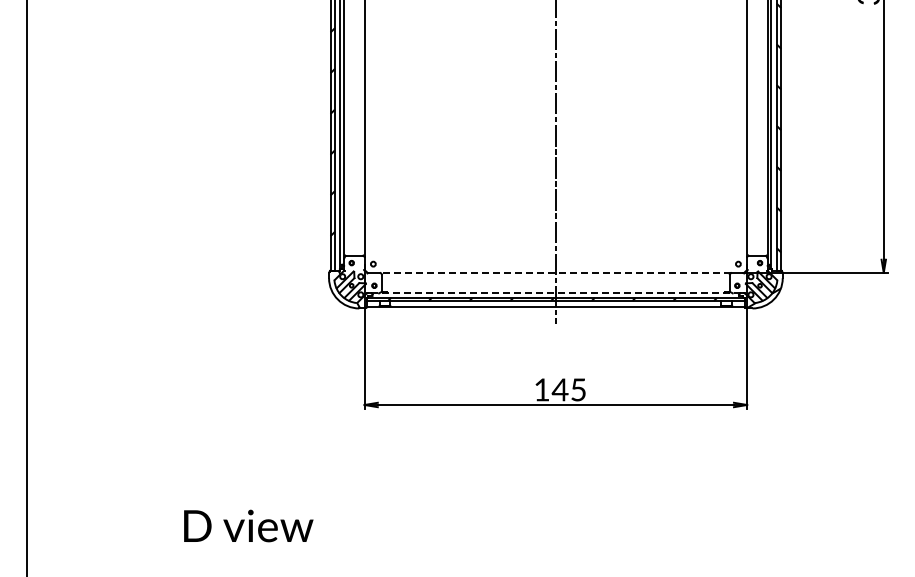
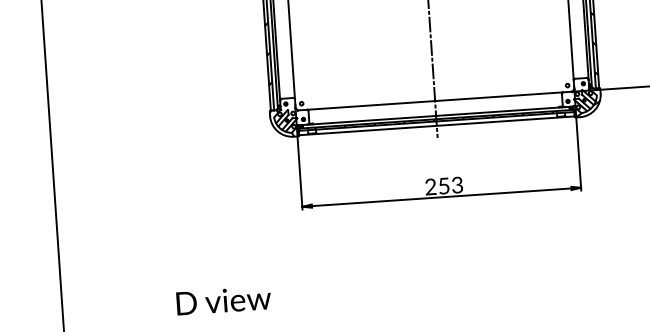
line: (555, 272) -> (434, 100), dashed -> solid
line: (555, 293) -> (435, 116), dashed -> solid
text: (559, 389) -> (443, 185), 145 -> 253

